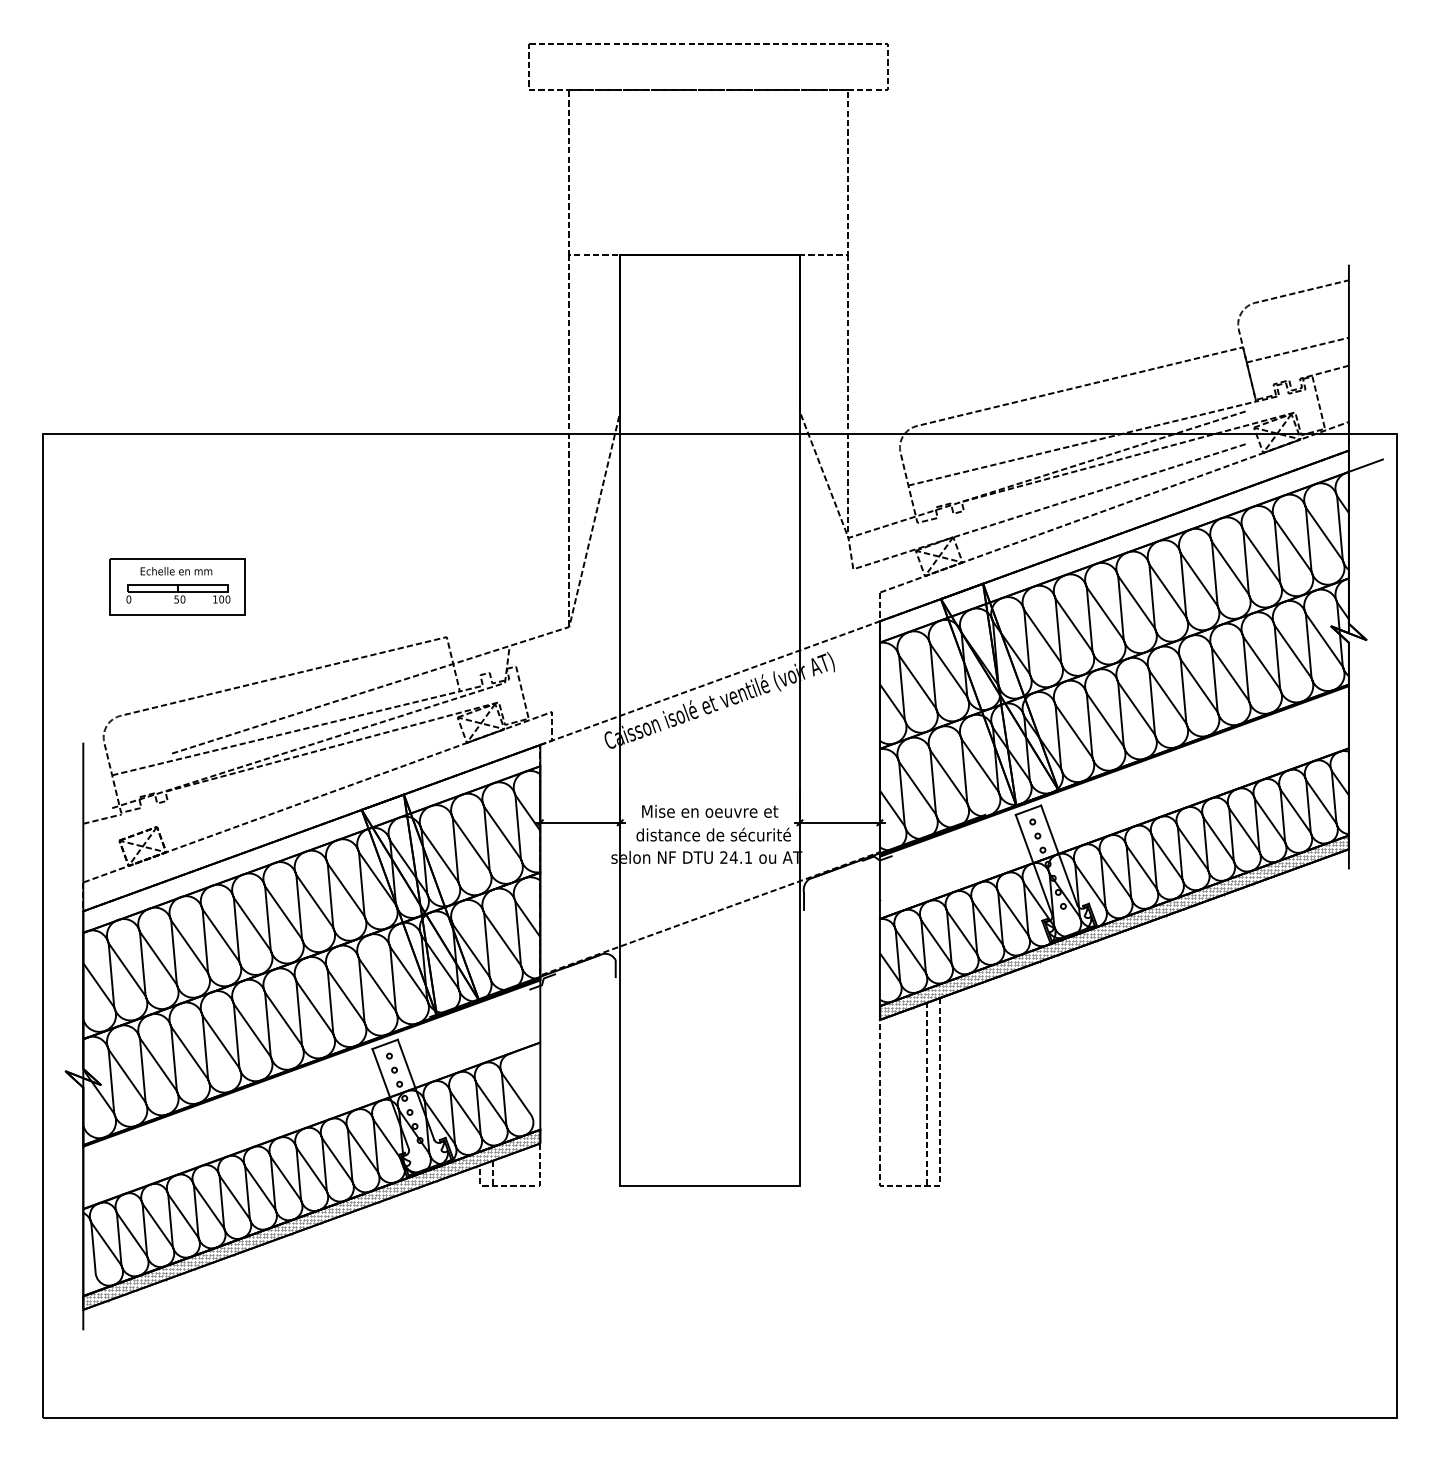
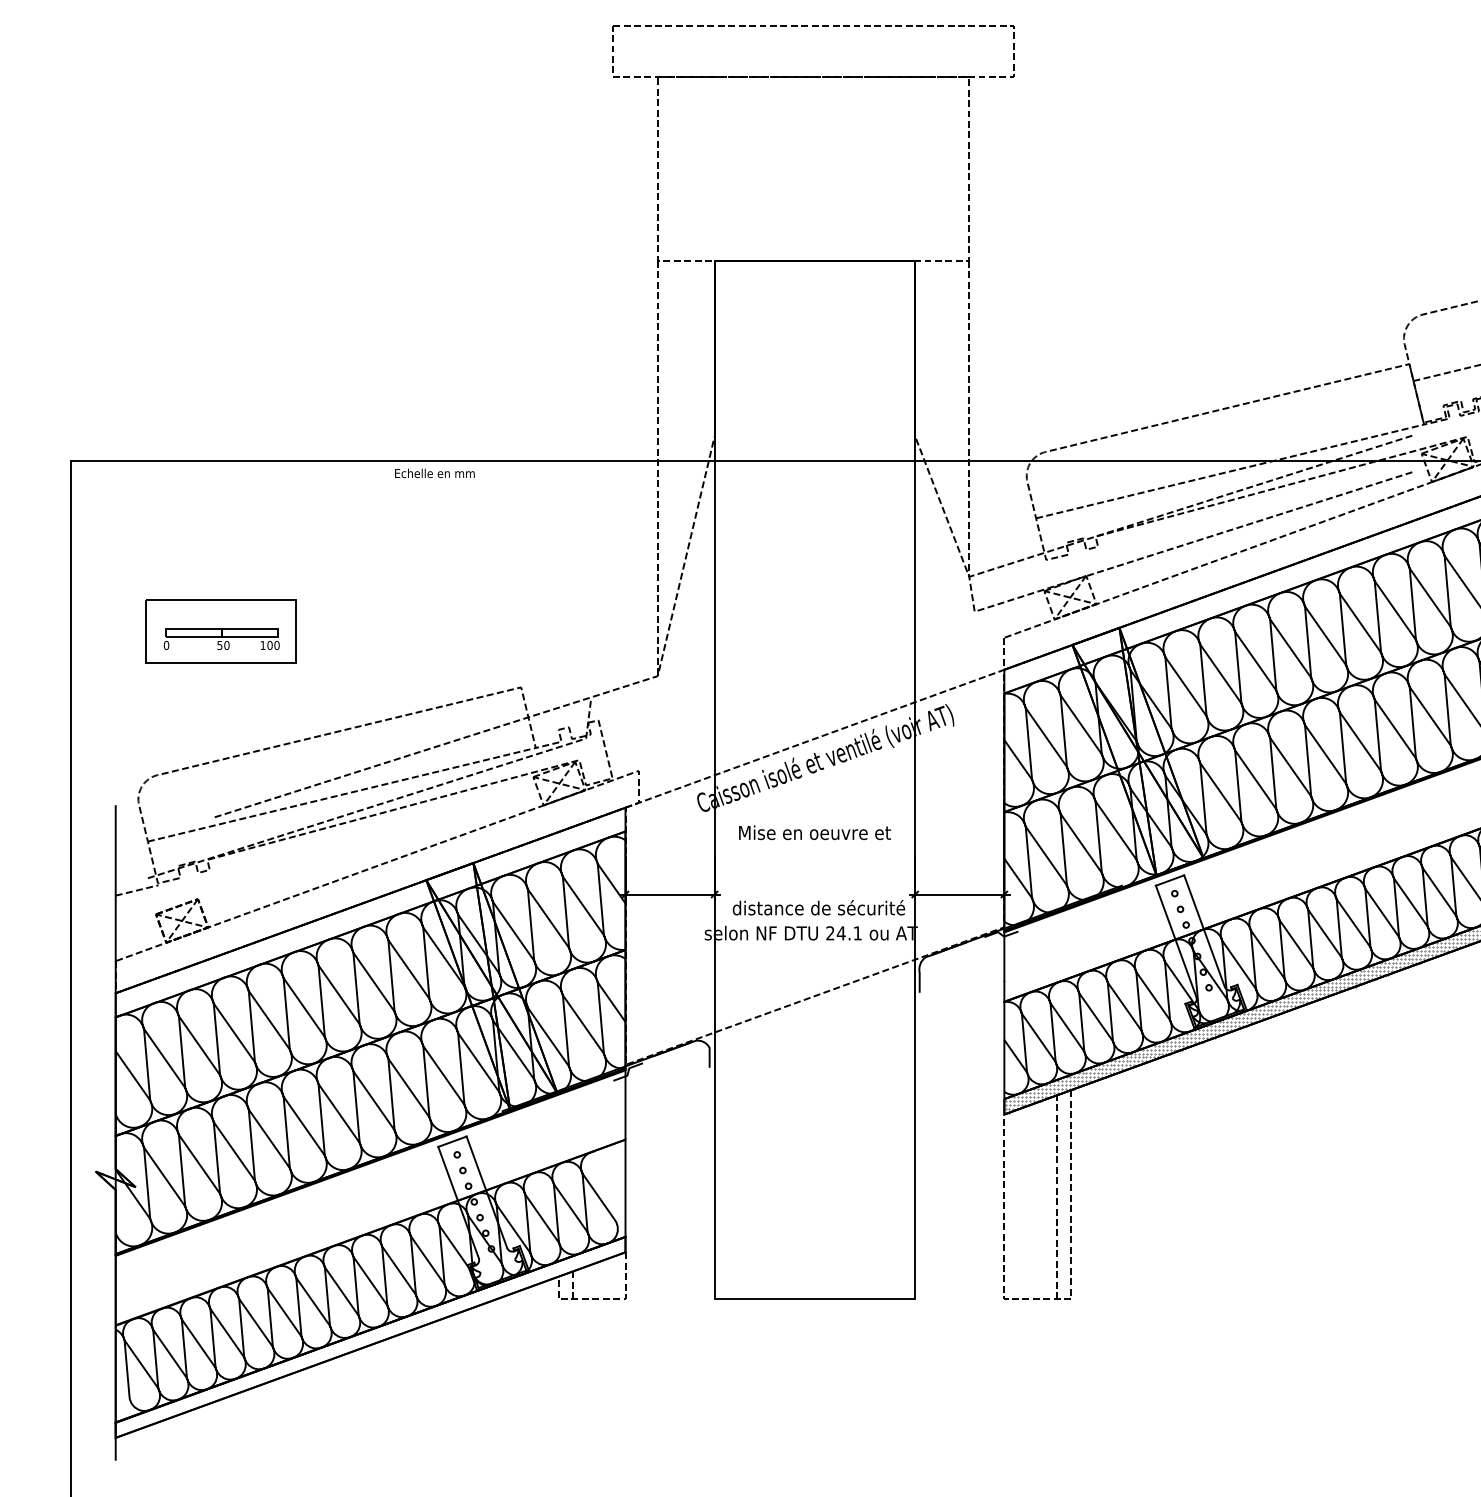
text: (176, 571) -> (434, 473), moved
text: (710, 810) -> (815, 831), moved
hatch: (310, 1219) -> (369, 1337), removed

